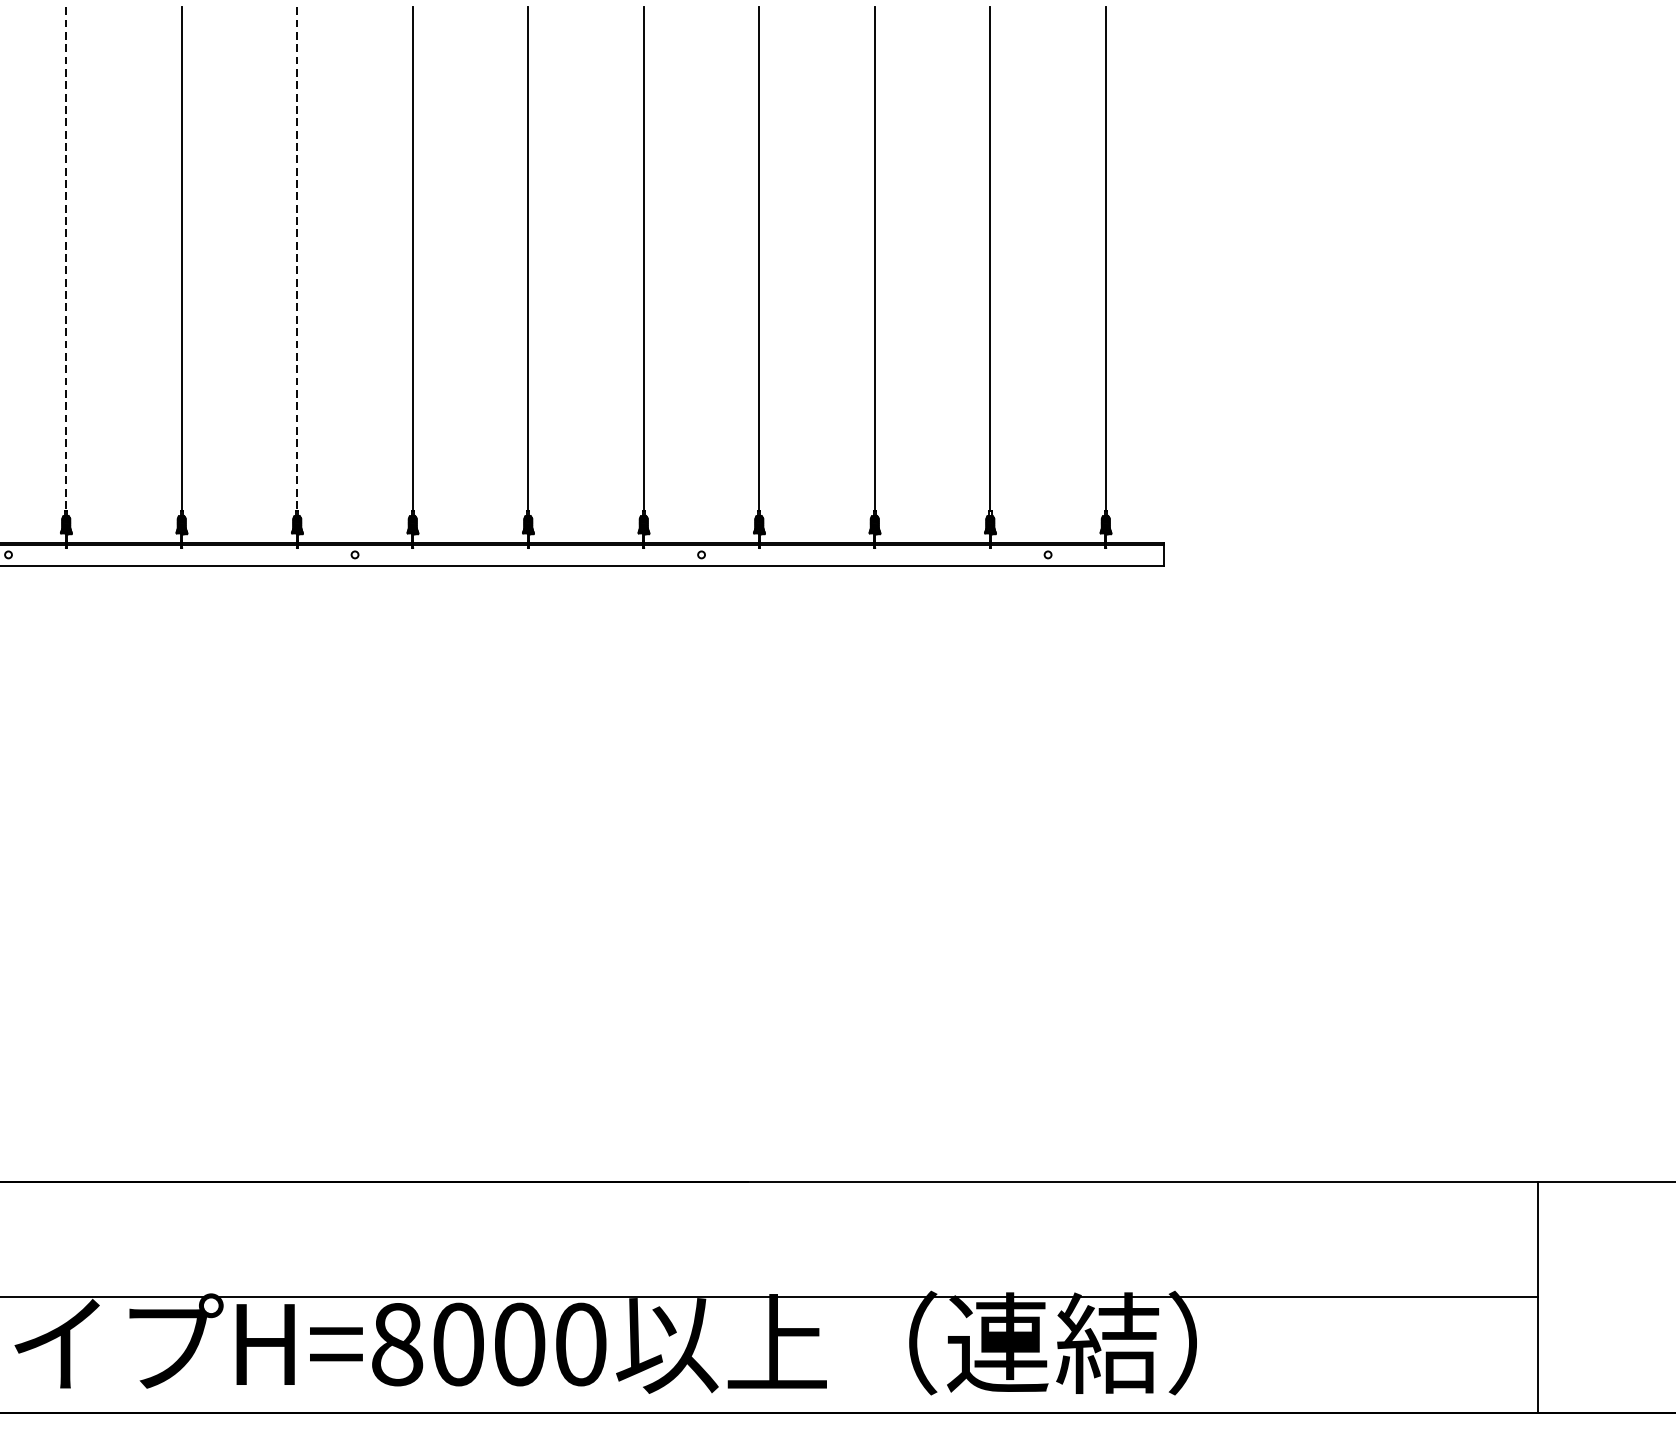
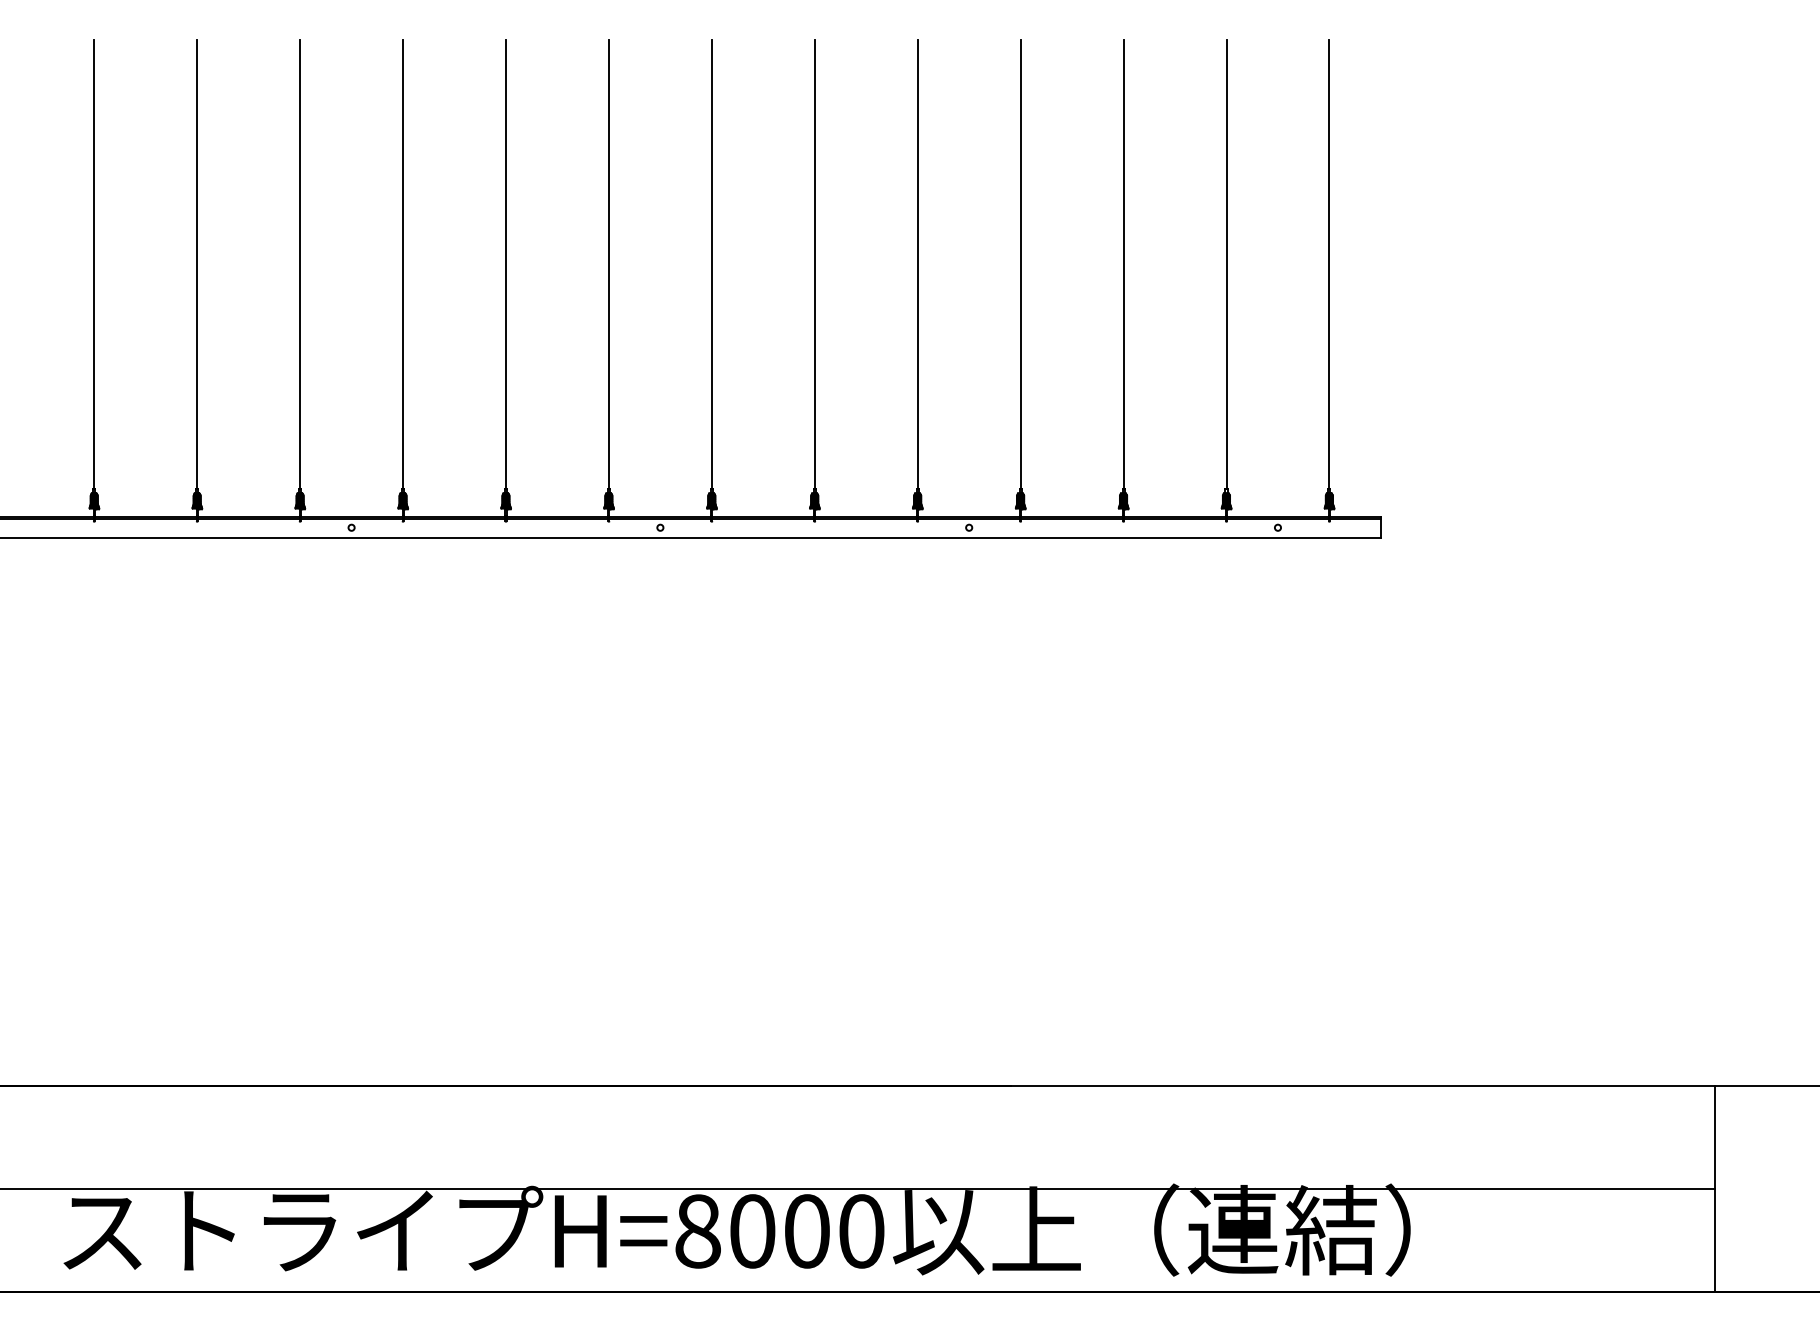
line: (66, 259) -> (403, 264), dashed -> solid
line: (296, 259) -> (608, 264), dashed -> solid

